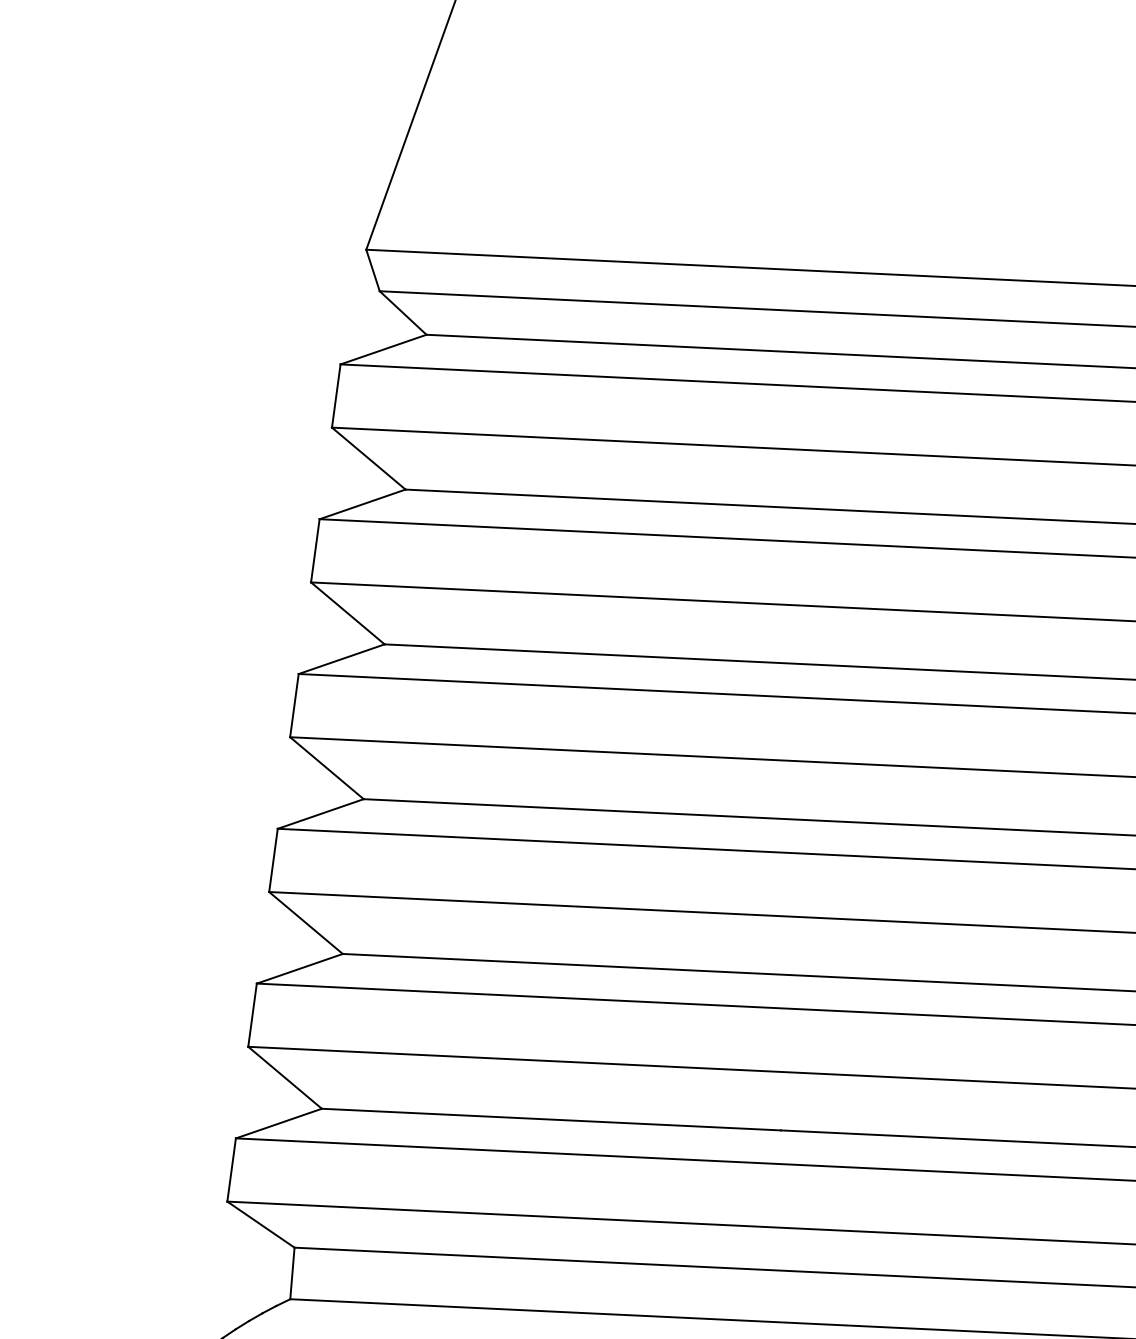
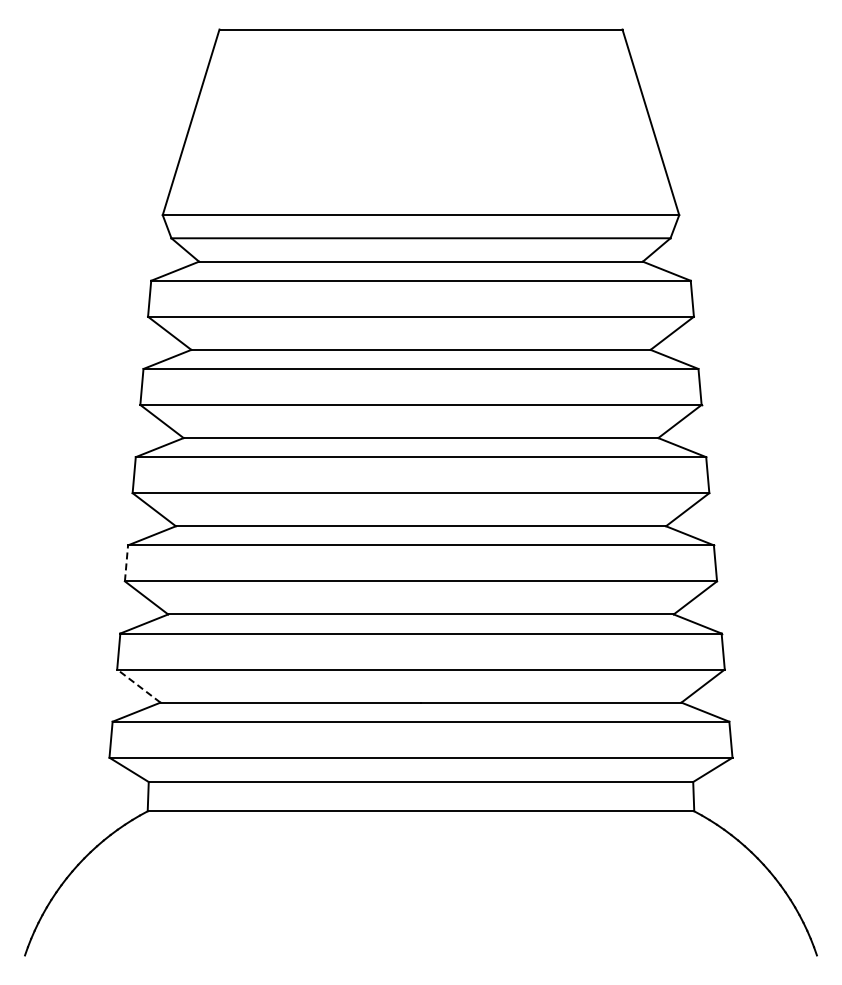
line: (273, 858) -> (126, 562), solid -> dashed
line: (284, 1076) -> (138, 685), solid -> dashed

